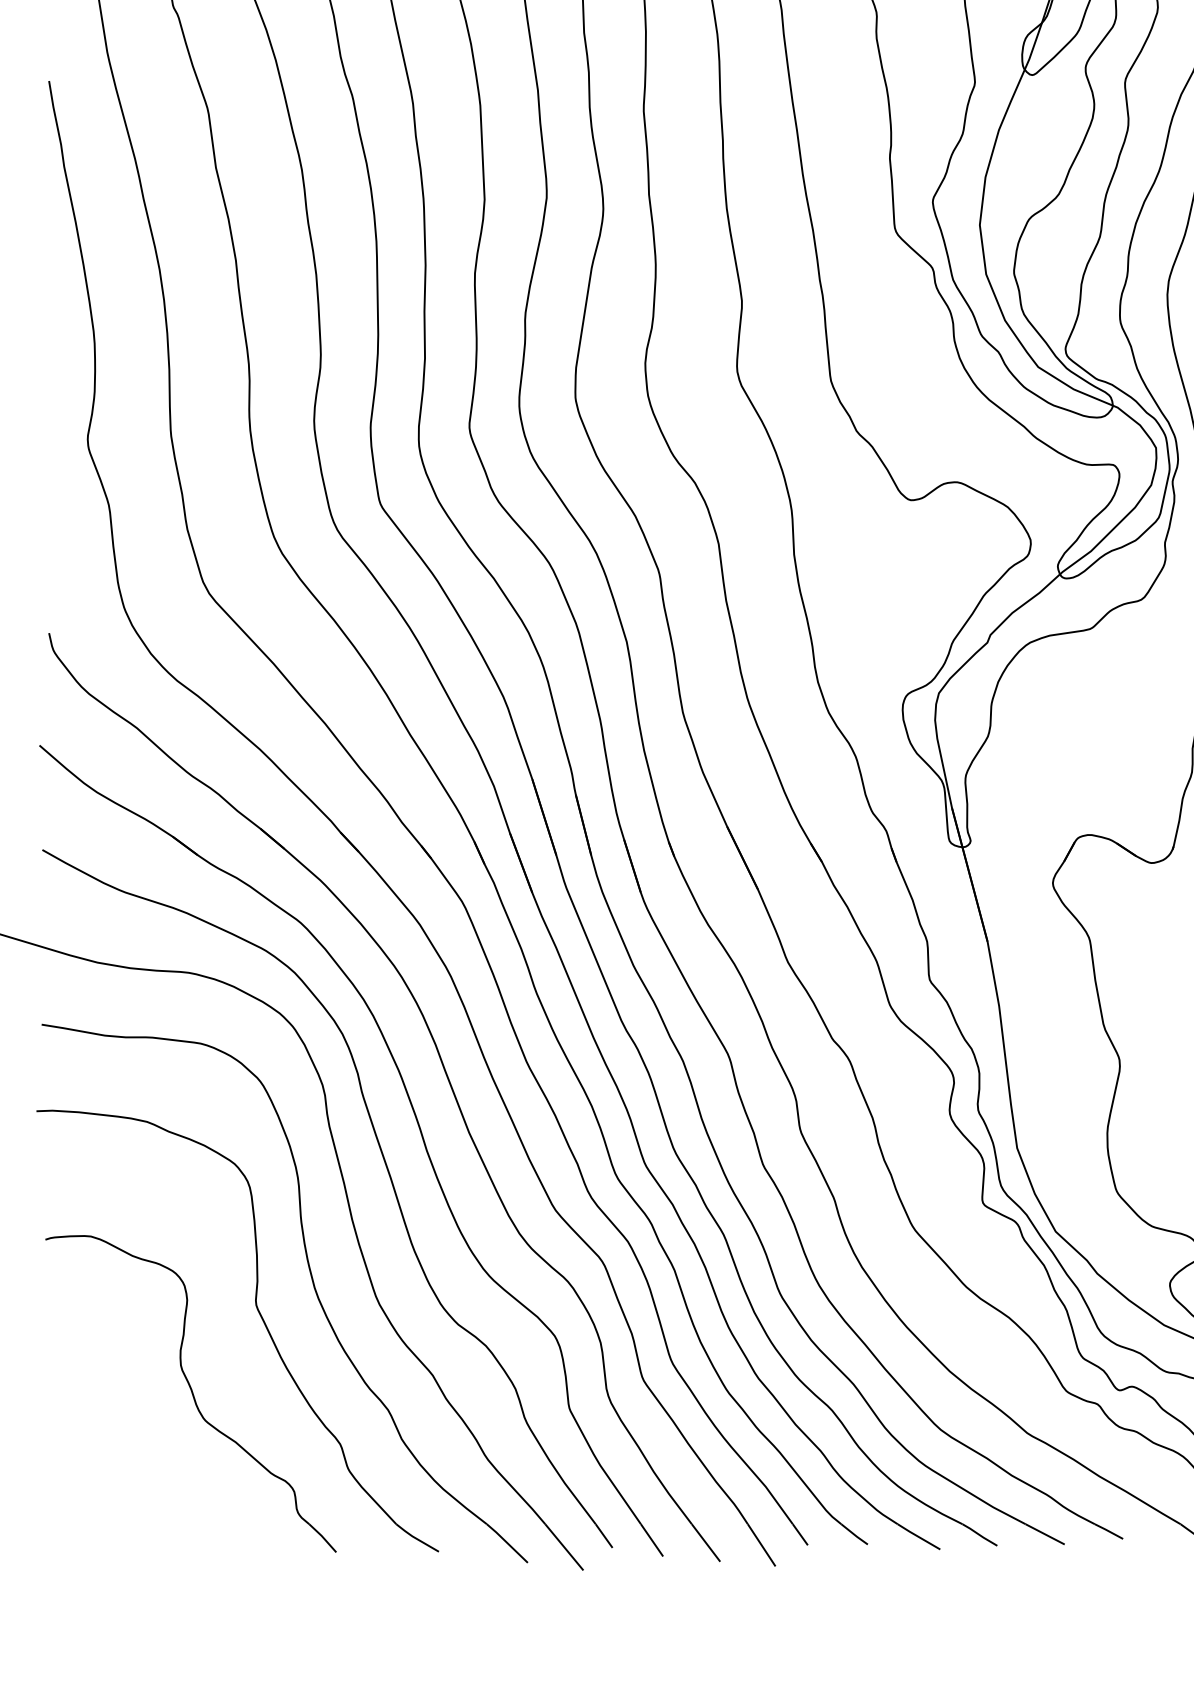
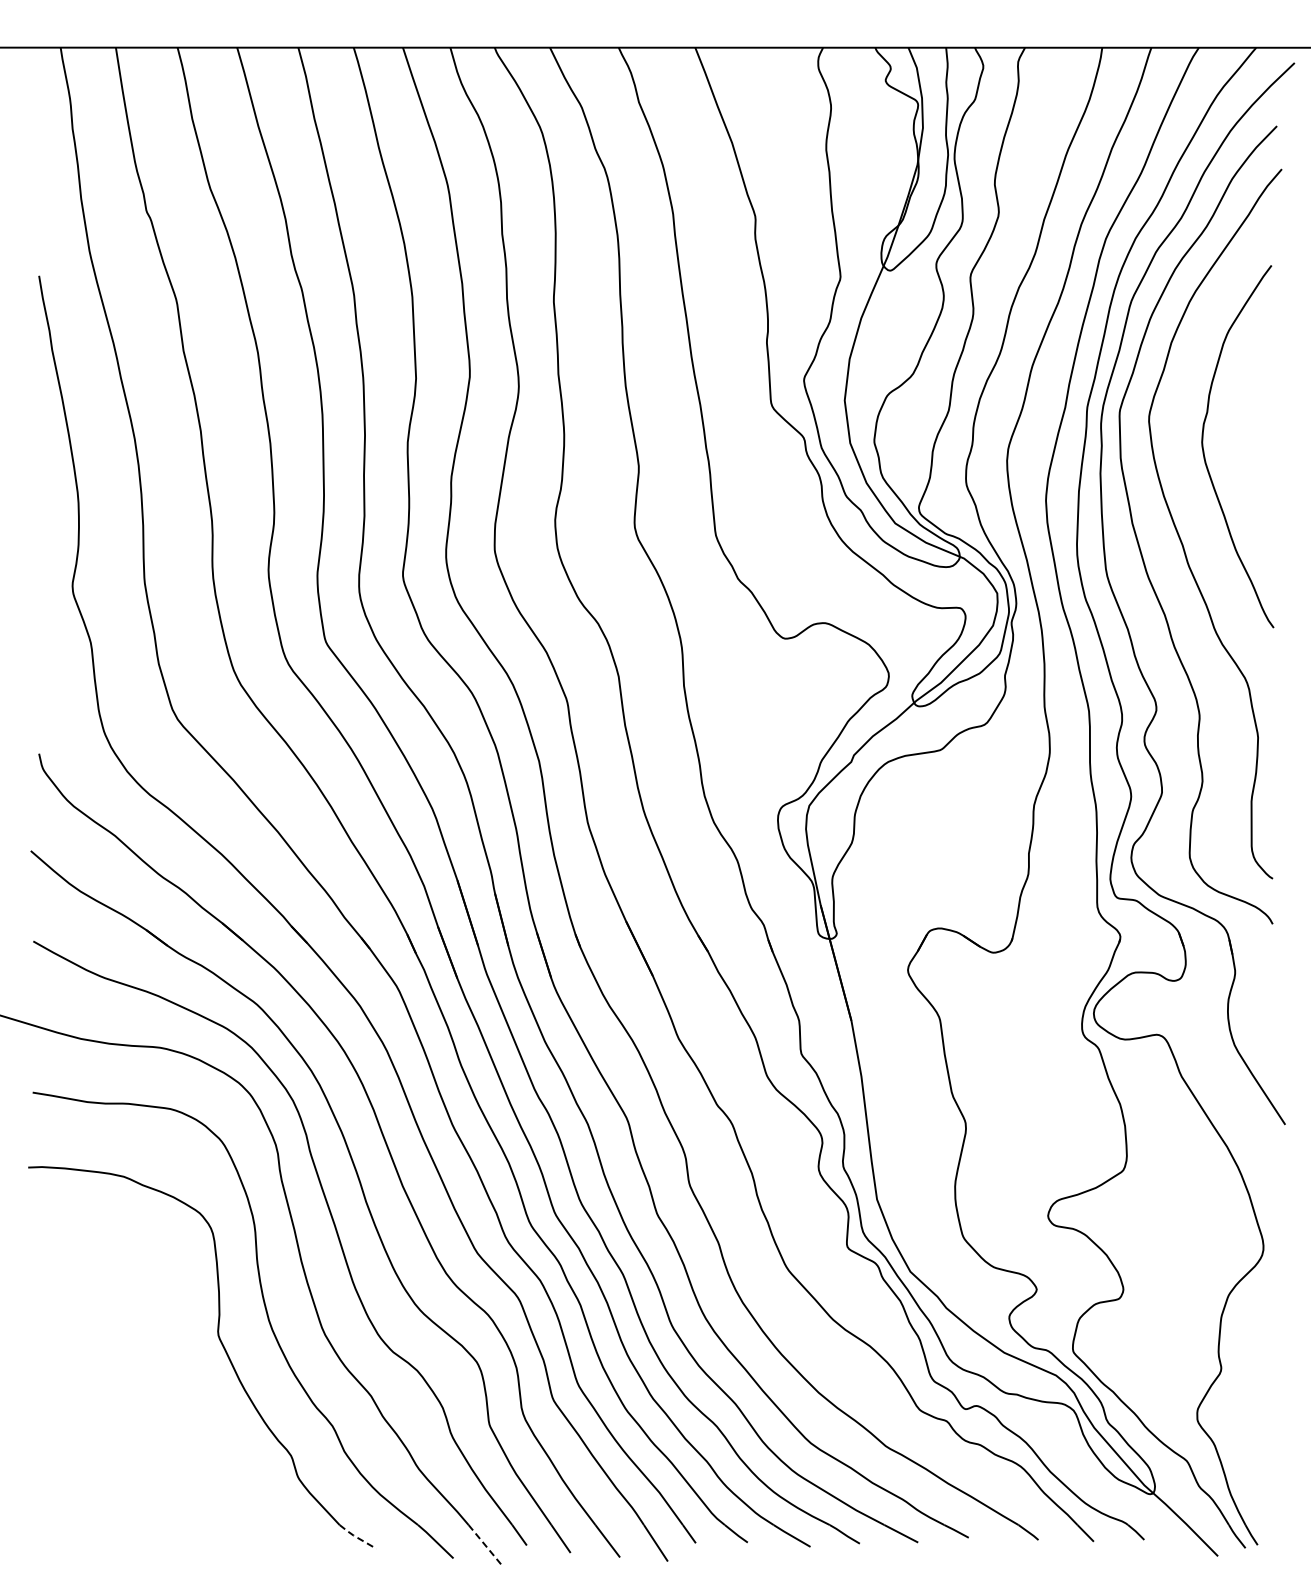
part: (190, 1393) -> (161, 1411), removed
line: (416, 1538) -> (357, 1537), solid -> dashed
line: (564, 1547) -> (485, 1545), solid -> dashed

